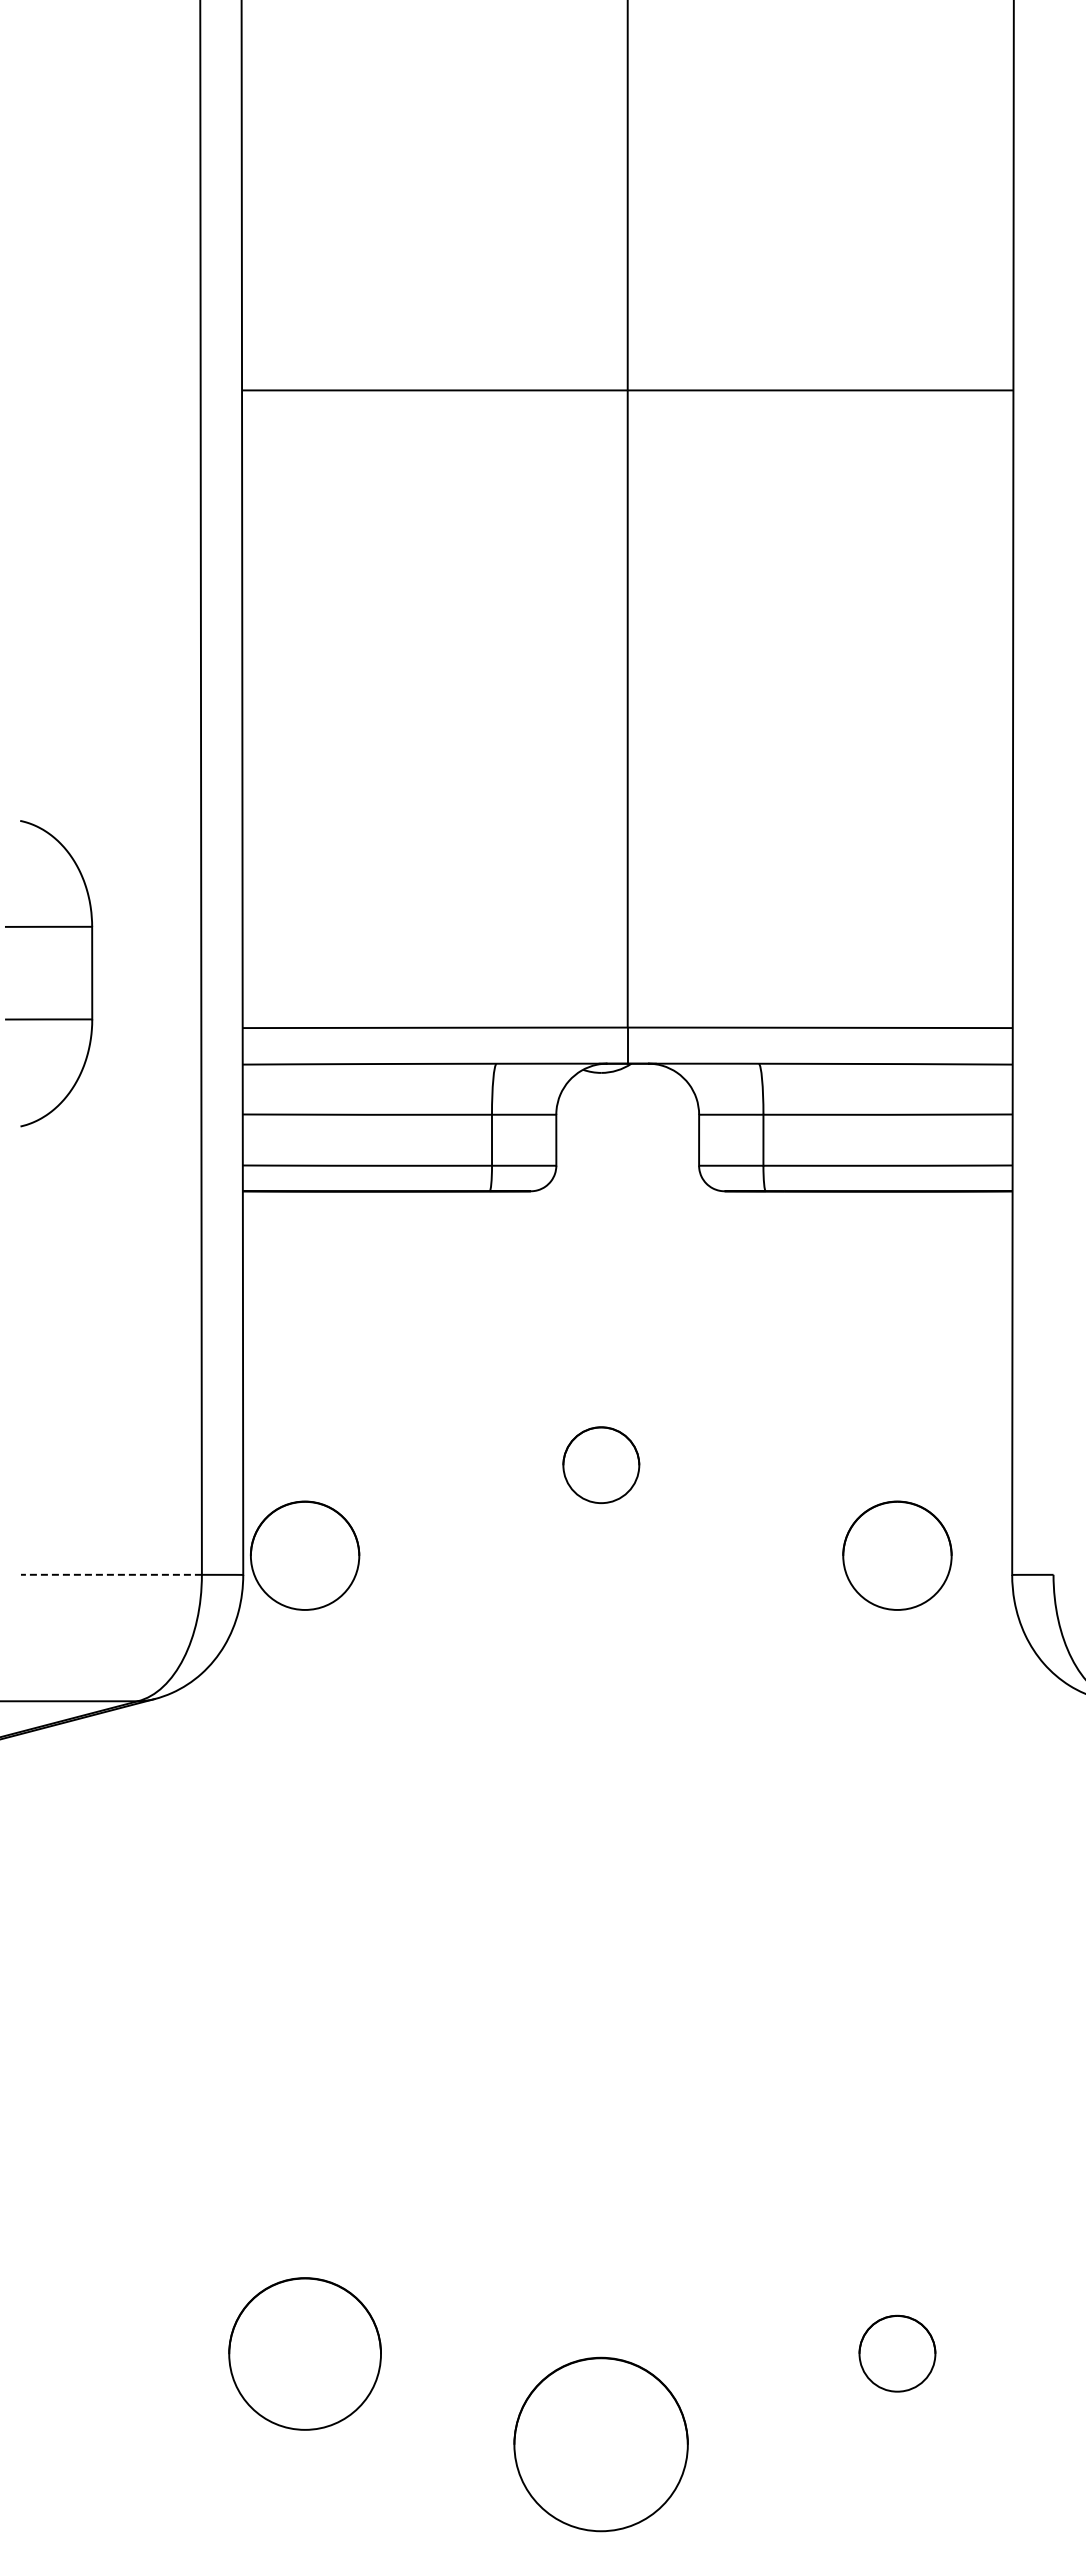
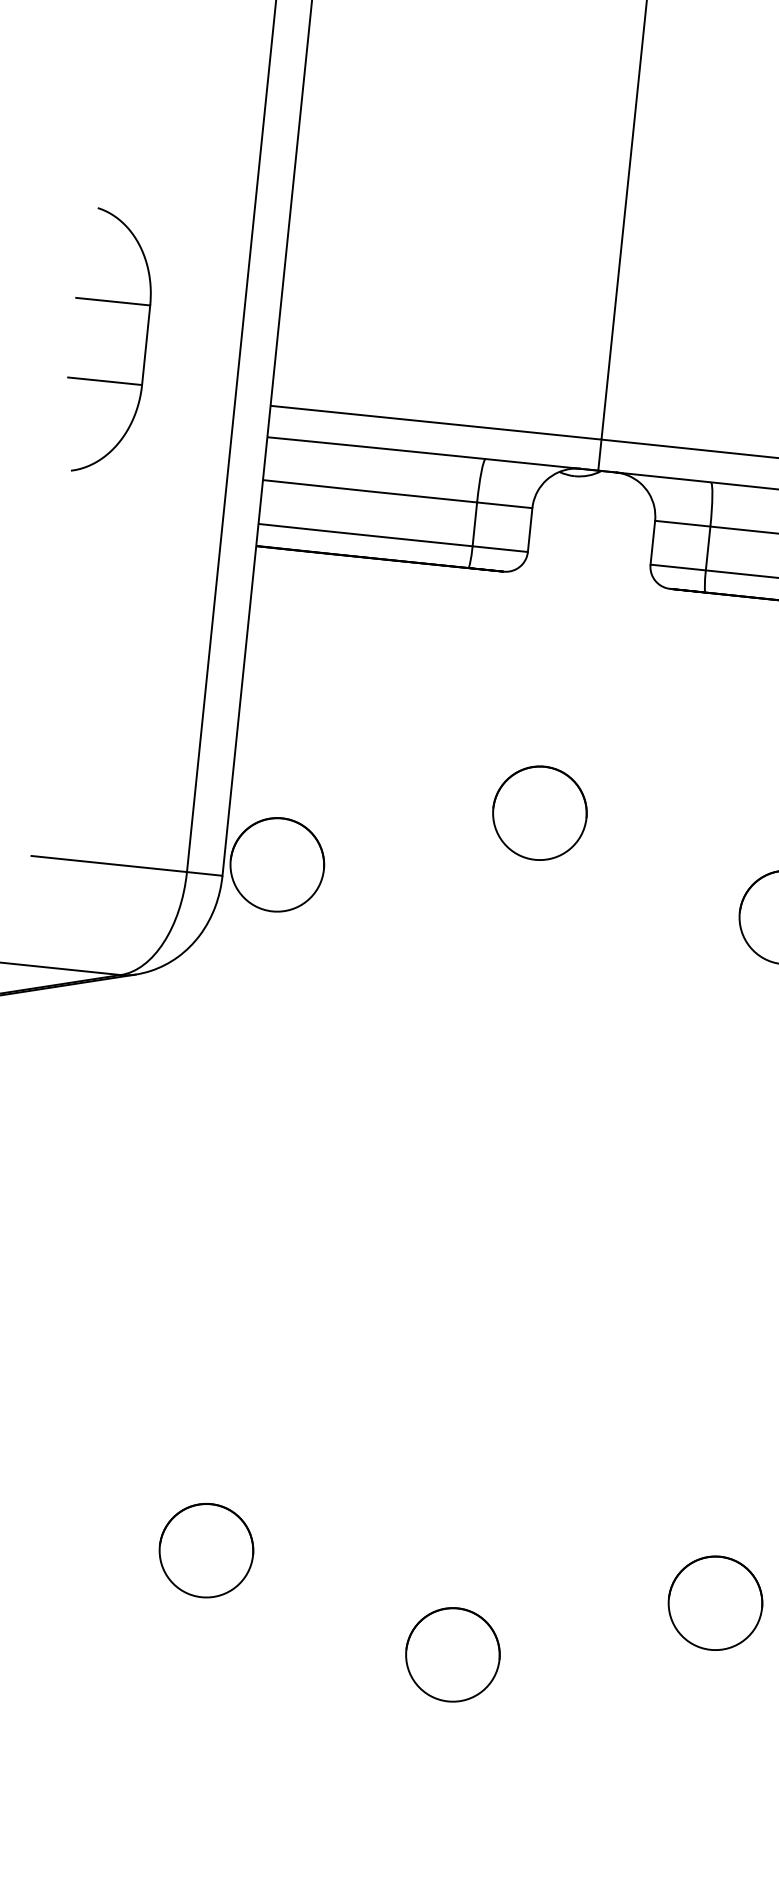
part: (601, 1465) -> (540, 813), size x1.43
line: (110, 1574) -> (108, 863), dashed -> solid
part: (304, 2353) -> (206, 1550), size x0.71
part: (897, 2353) -> (715, 1602), size x1.43
part: (601, 2444) -> (453, 1654), size x0.62

